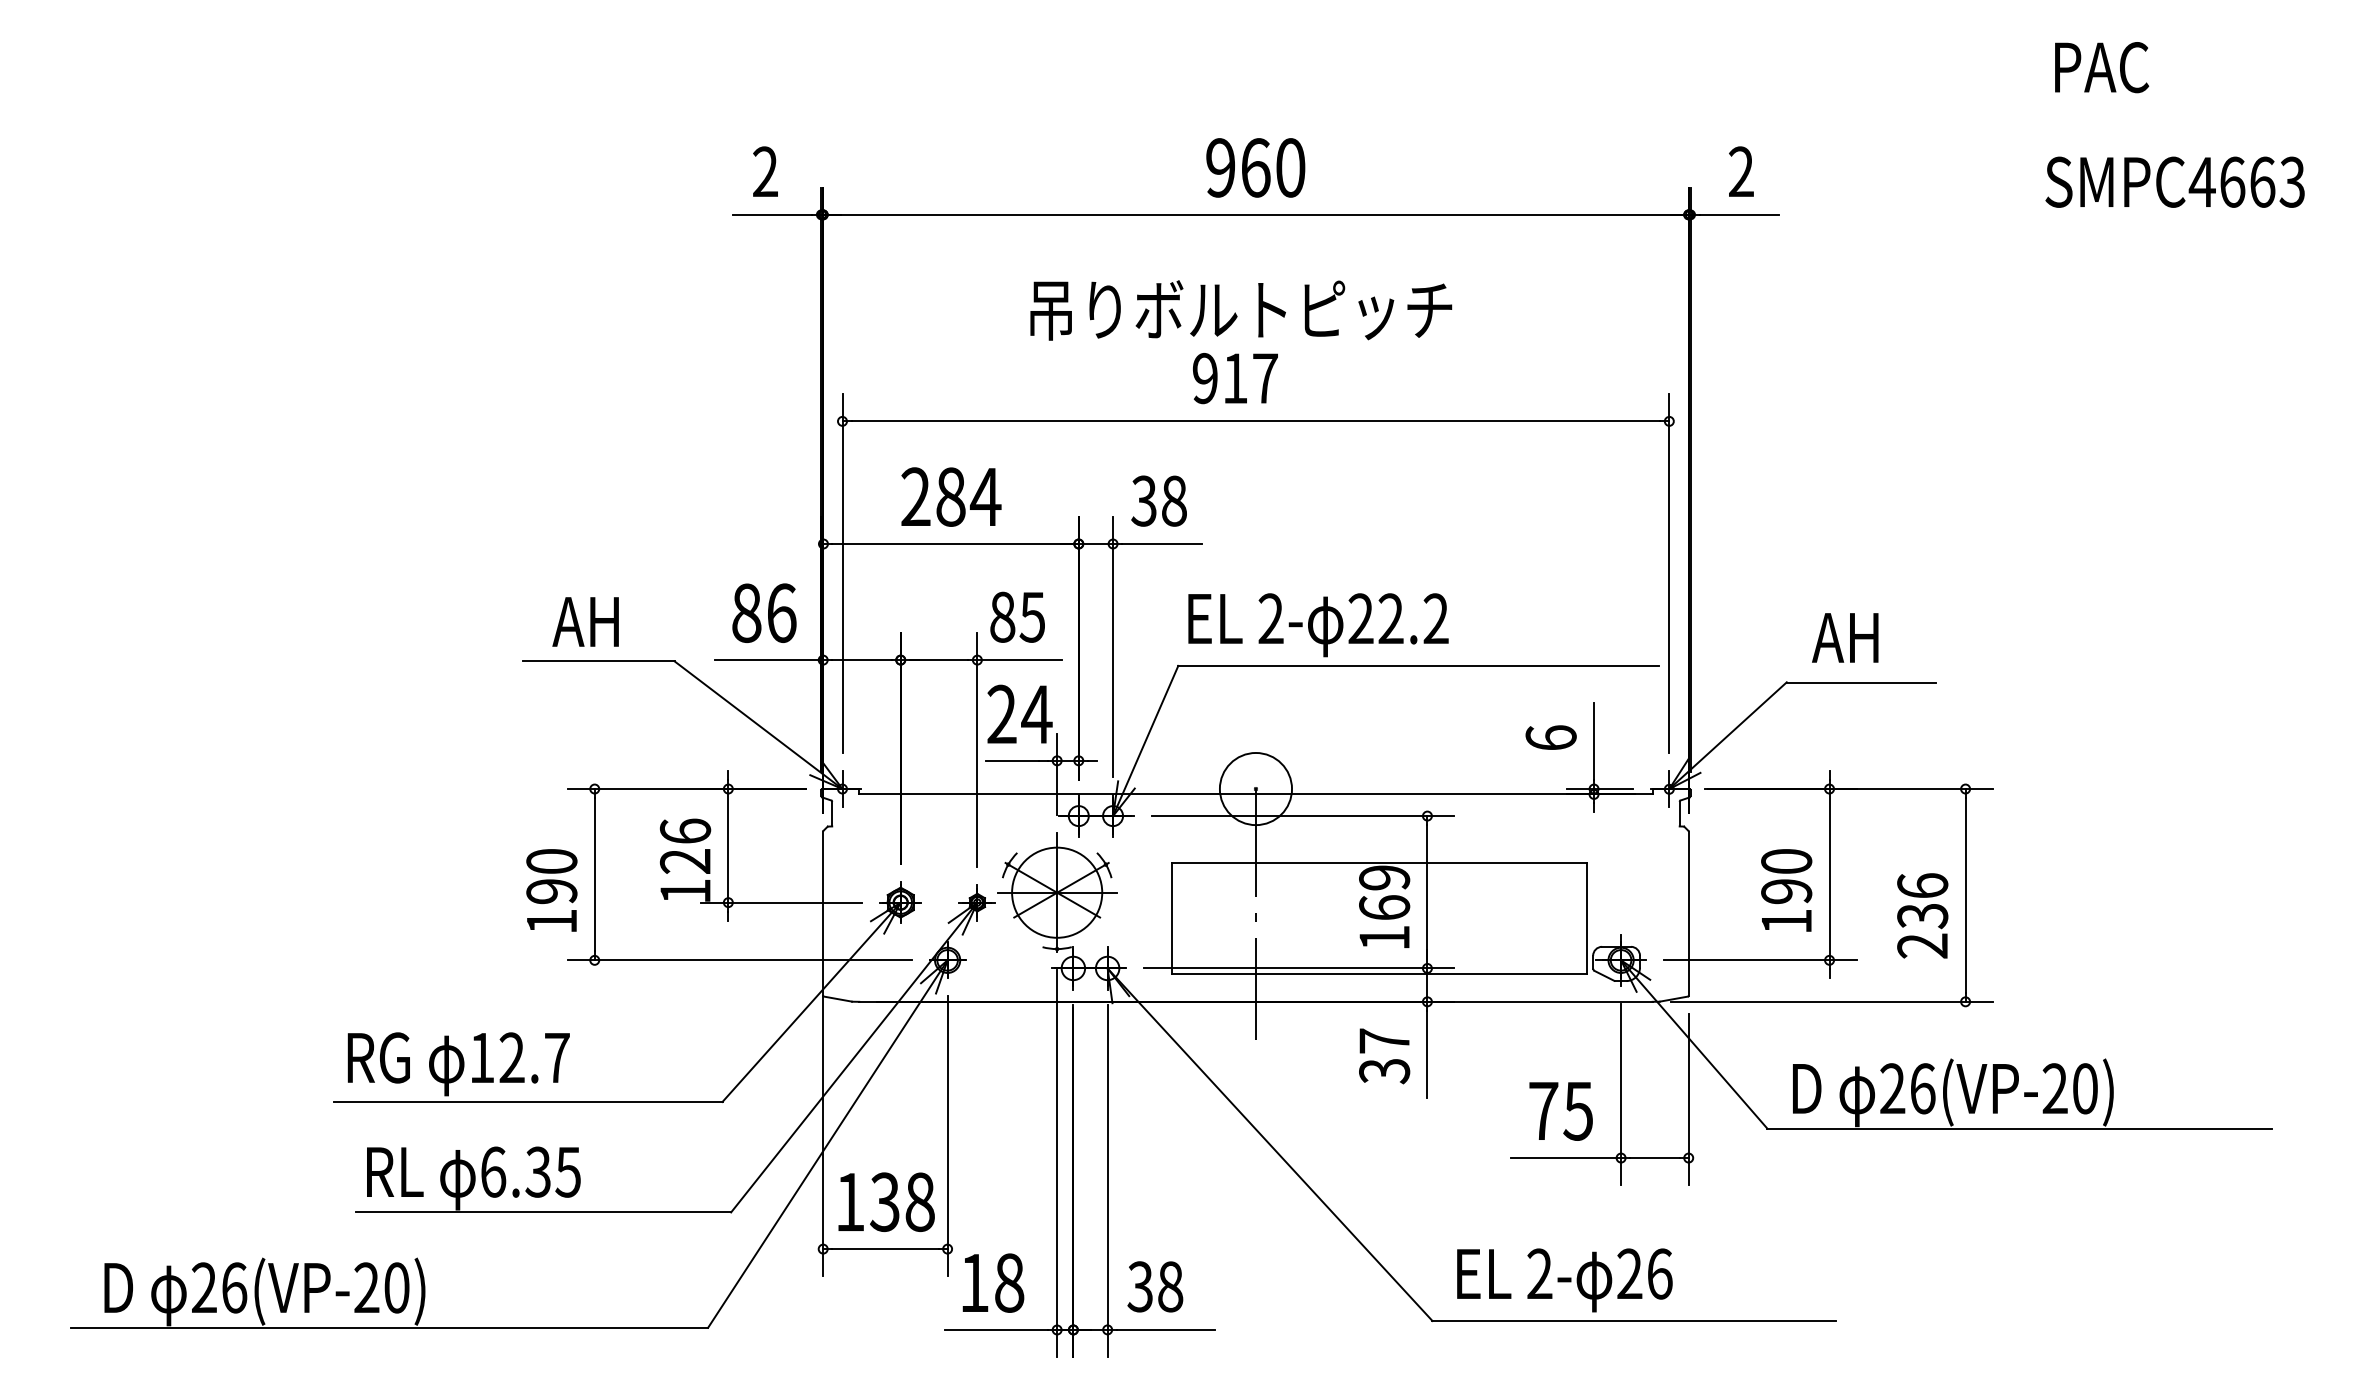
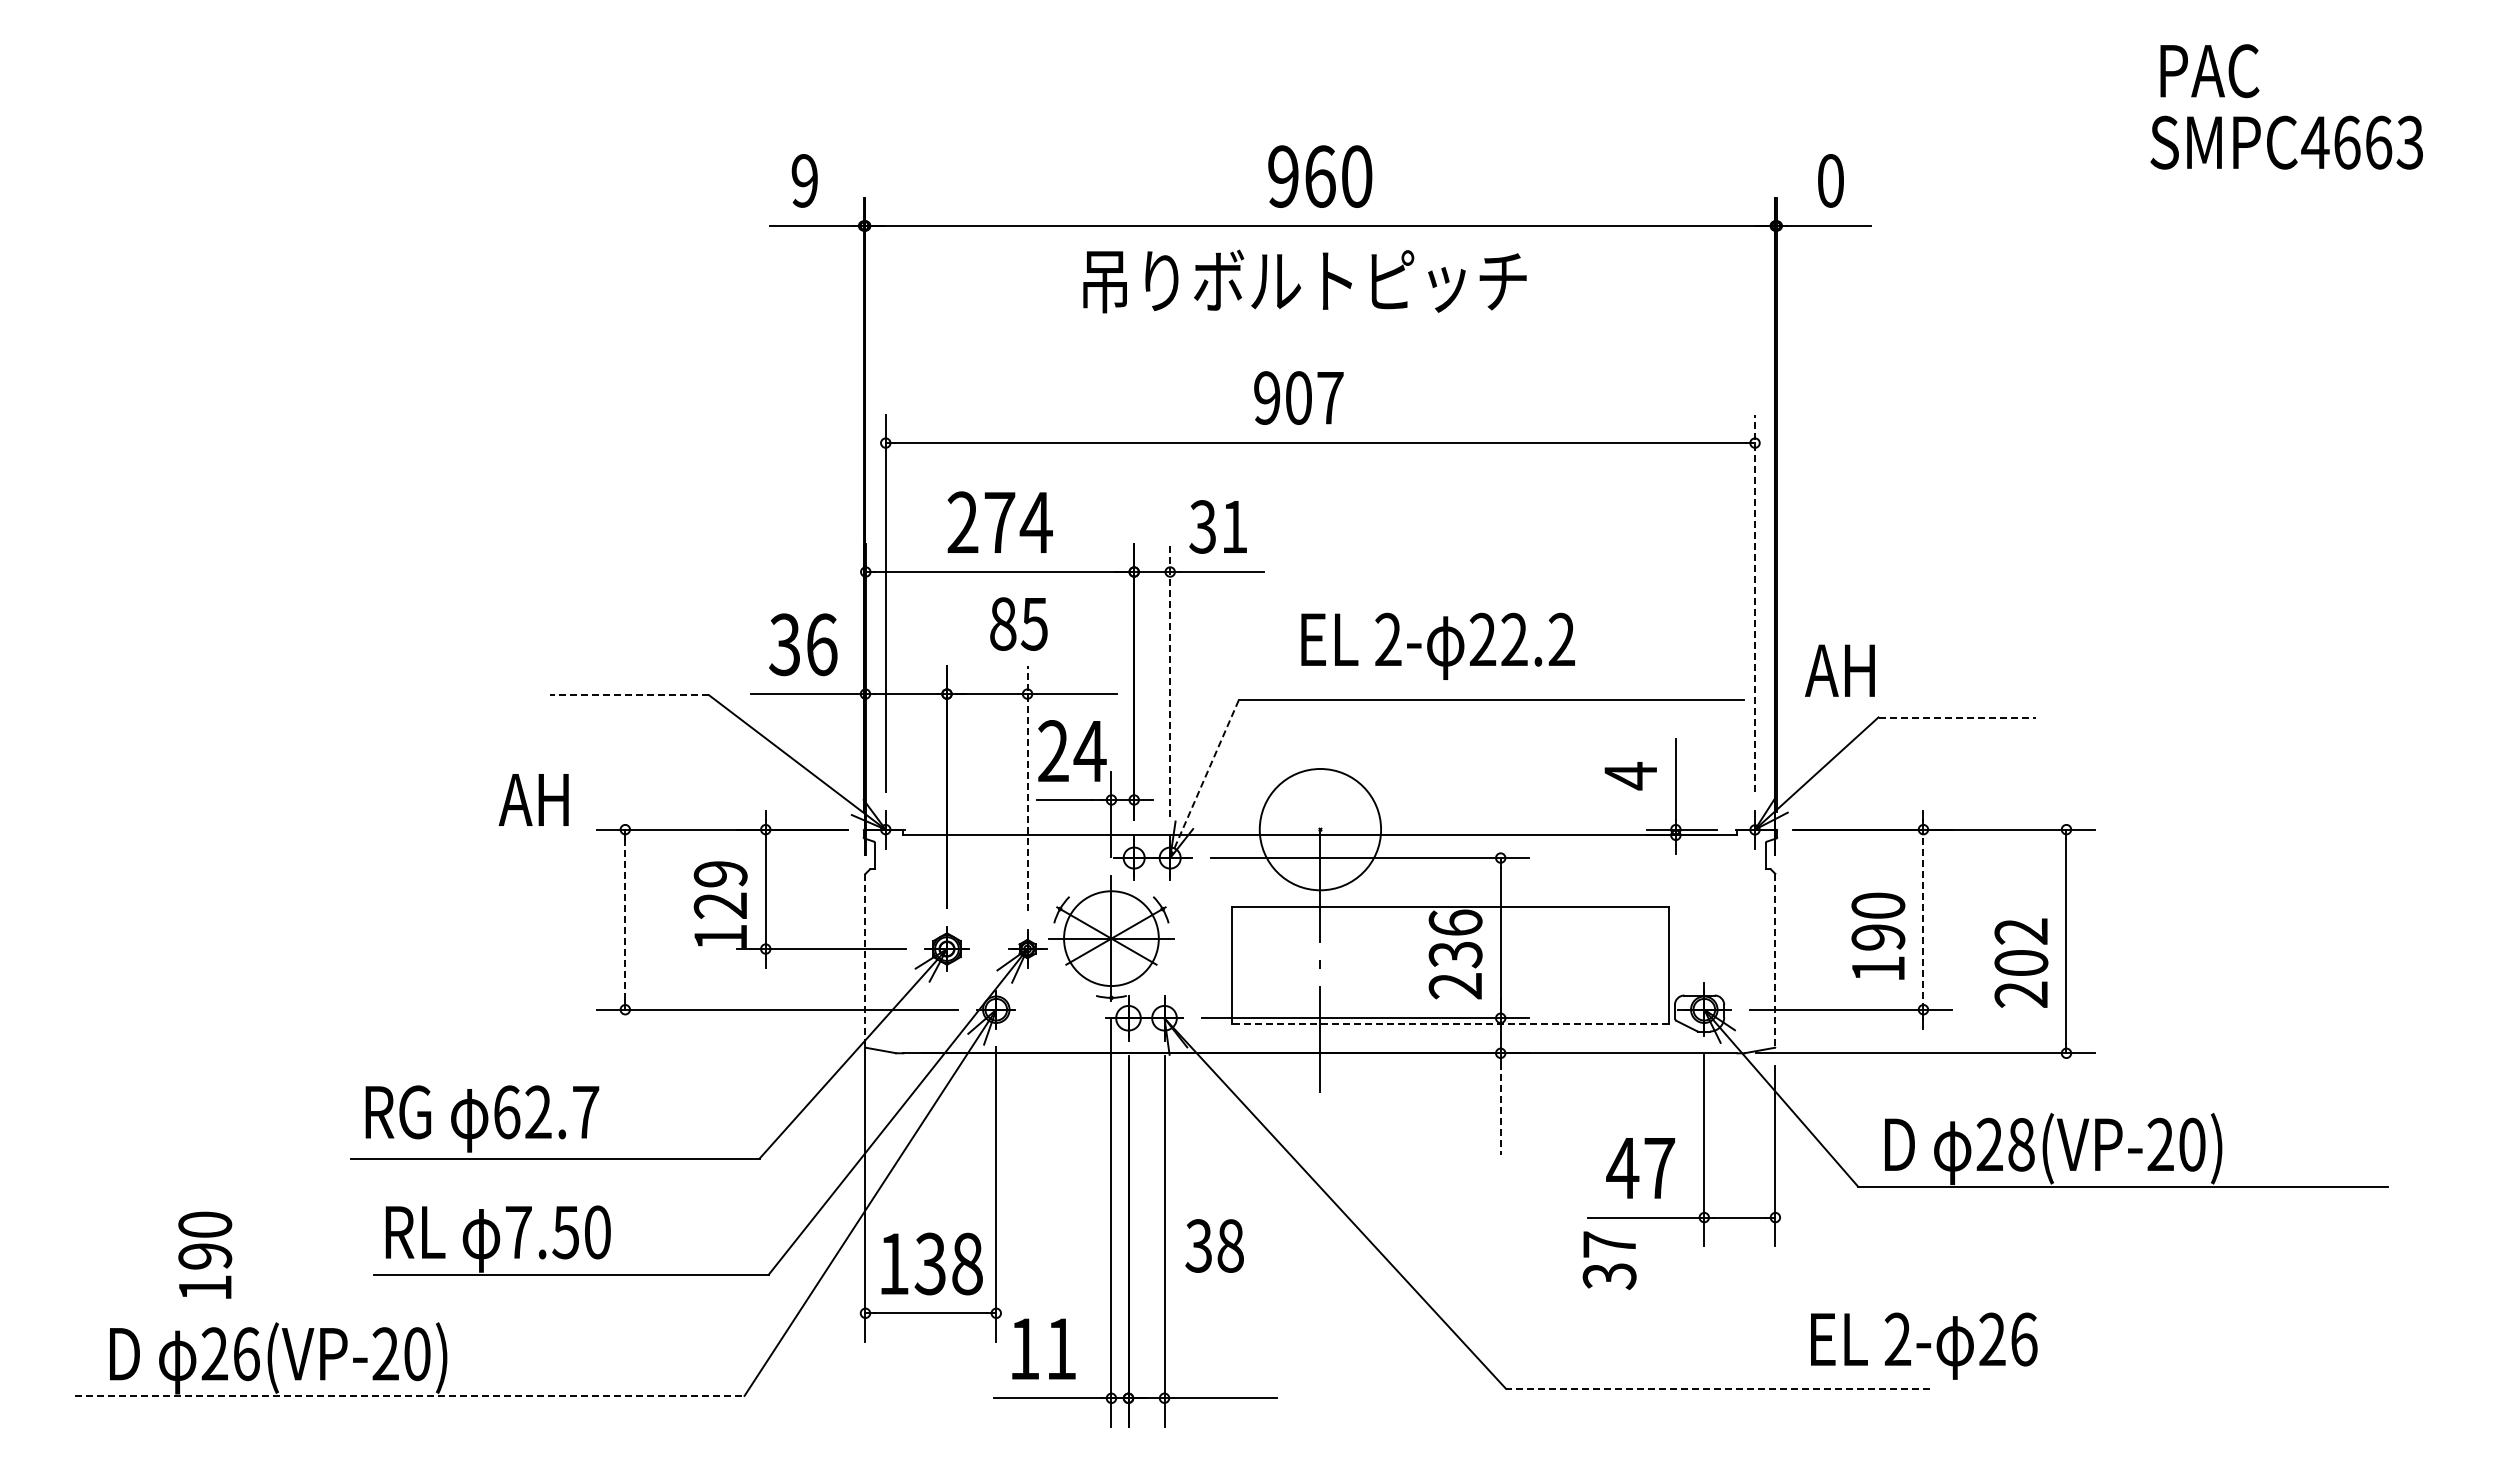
text: (765, 171) -> (804, 180), 2 -> 9
text: (1741, 171) -> (1830, 180), 2 -> 0
text: (2174, 182) -> (2286, 142), moved
text: (1240, 310) -> (1304, 281), moved
text: (1235, 377) -> (1298, 397), 917 -> 907
text: (950, 496) -> (999, 522), 284 -> 274
text: (1174, 500) -> (1234, 526), 38 -> 31
line: (1669, 573) -> (1755, 603), solid -> dashed
text: (746, 612) -> (784, 644), 86 -> 36
text: (1017, 616) -> (1018, 623), moved
text: (585, 621) -> (533, 799), moved
text: (1317, 624) -> (1437, 645), moved
text: (1844, 637) -> (1839, 670), moved
line: (1113, 647) -> (1170, 680), solid -> dashed
line: (598, 661) -> (629, 695), solid -> dashed
line: (1861, 682) -> (1957, 717), solid -> dashed
text: (1550, 738) -> (1630, 776), 6 -> 4
line: (1145, 740) -> (1204, 778), solid -> dashed
line: (977, 749) -> (1027, 788), solid -> dashed
circle: (1256, 788) -> (1320, 829), size x1.6
text: (685, 830) -> (720, 873), 126 -> 129
line: (594, 874) -> (625, 919), solid -> dashed
line: (1829, 874) -> (1923, 919), solid -> dashed
text: (552, 889) -> (205, 1254), moved
text: (1922, 901) -> (2021, 947), 236 -> 202
text: (1384, 907) -> (1455, 954), 169 -> 236
line: (823, 913) -> (865, 960), solid -> dashed
line: (1688, 913) -> (1775, 960), solid -> dashed
line: (1378, 974) -> (1449, 1024), solid -> dashed
line: (1427, 1054) -> (1500, 1108), solid -> dashed
text: (1384, 1056) -> (1609, 1260), moved
text: (482, 1058) -> (507, 1112), 12.7 -> 62.7
text: (1922, 1088) -> (2021, 1144), 26(VP-20) -> 28(VP-20)
text: (1560, 1111) -> (1640, 1168), 75 -> 47
text: (531, 1172) -> (558, 1232), 6.35 -> 7.50
text: (1565, 1279) -> (1924, 1345), moved
text: (1009, 1282) -> (1061, 1348), 18 -> 11
text: (1155, 1286) -> (1214, 1245), moved
line: (1633, 1320) -> (1717, 1388), solid -> dashed
line: (389, 1327) -> (409, 1395), solid -> dashed

